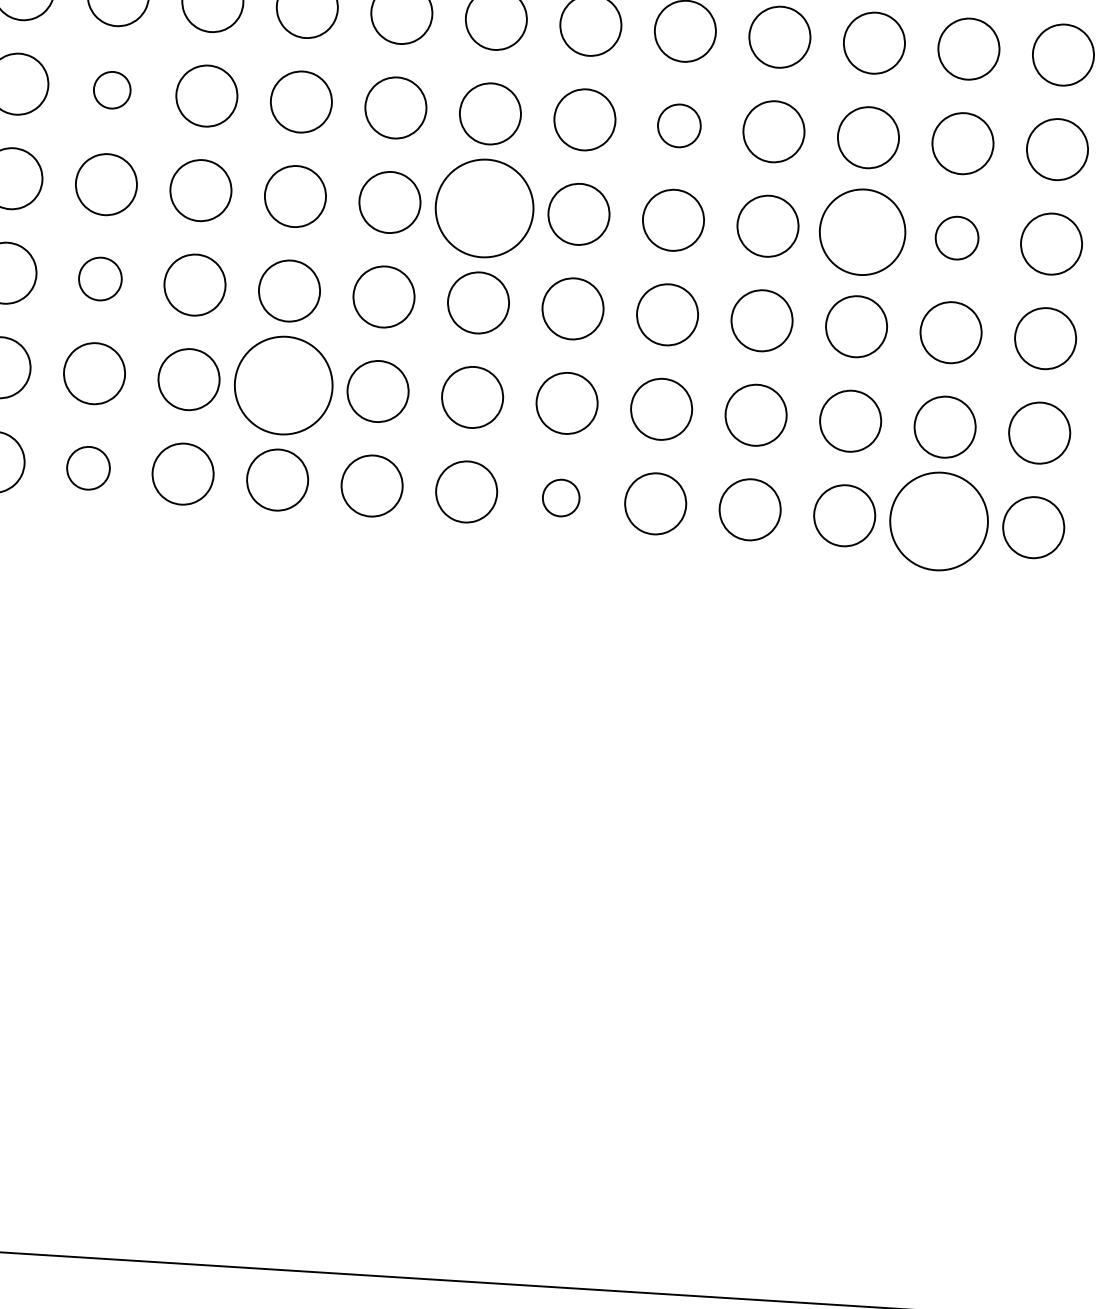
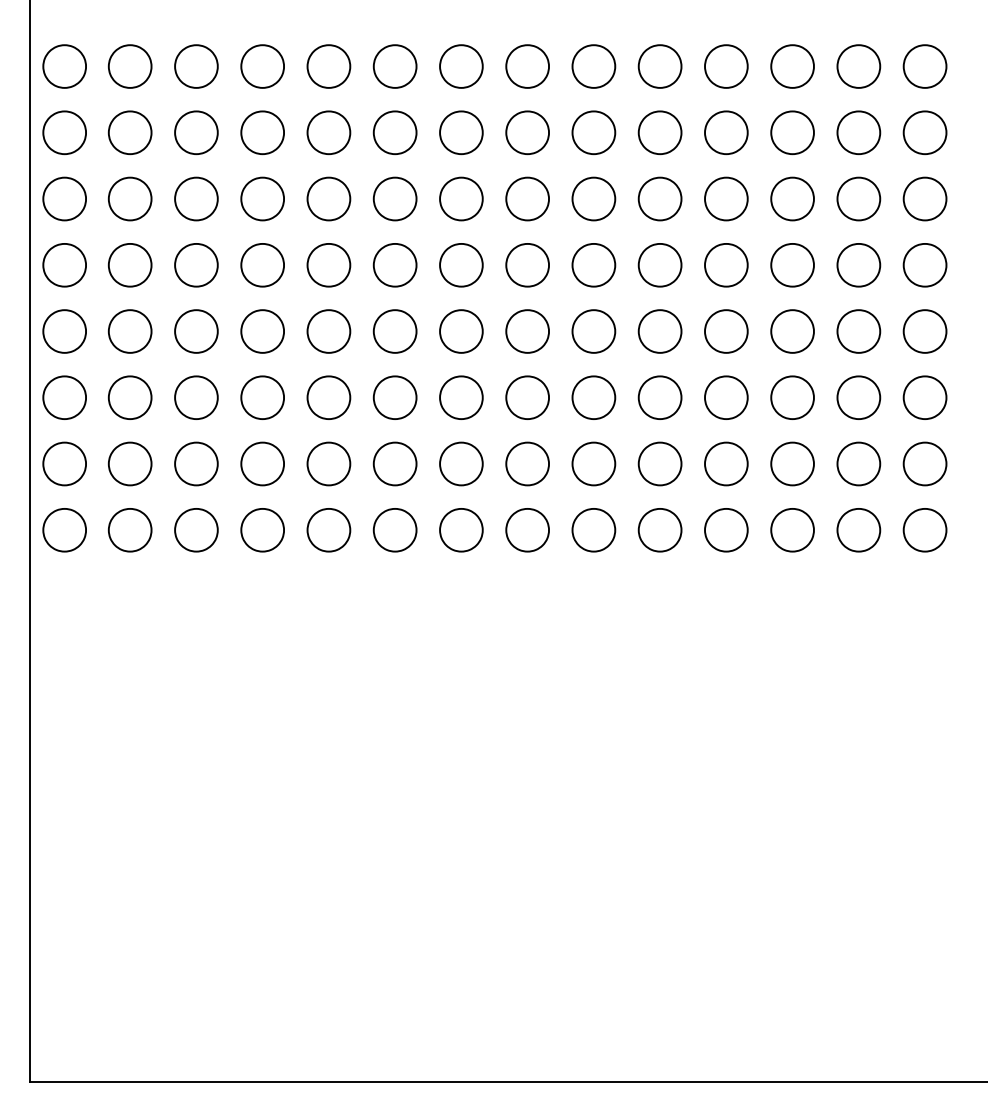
part: (112, 90) -> (262, 265), size x1.67
part: (678, 126) -> (659, 265), size x1.43
part: (484, 208) -> (527, 331), size x0.62
part: (862, 232) -> (792, 331), size x0.71
part: (956, 238) -> (858, 331), size x1.43
part: (100, 278) -> (262, 397), size x1.43
part: (282, 384) -> (394, 463), size x0.62
part: (88, 468) -> (262, 530), size x1.43
part: (560, 498) -> (593, 530), size x1.67
part: (938, 522) -> (858, 530), size x0.62

